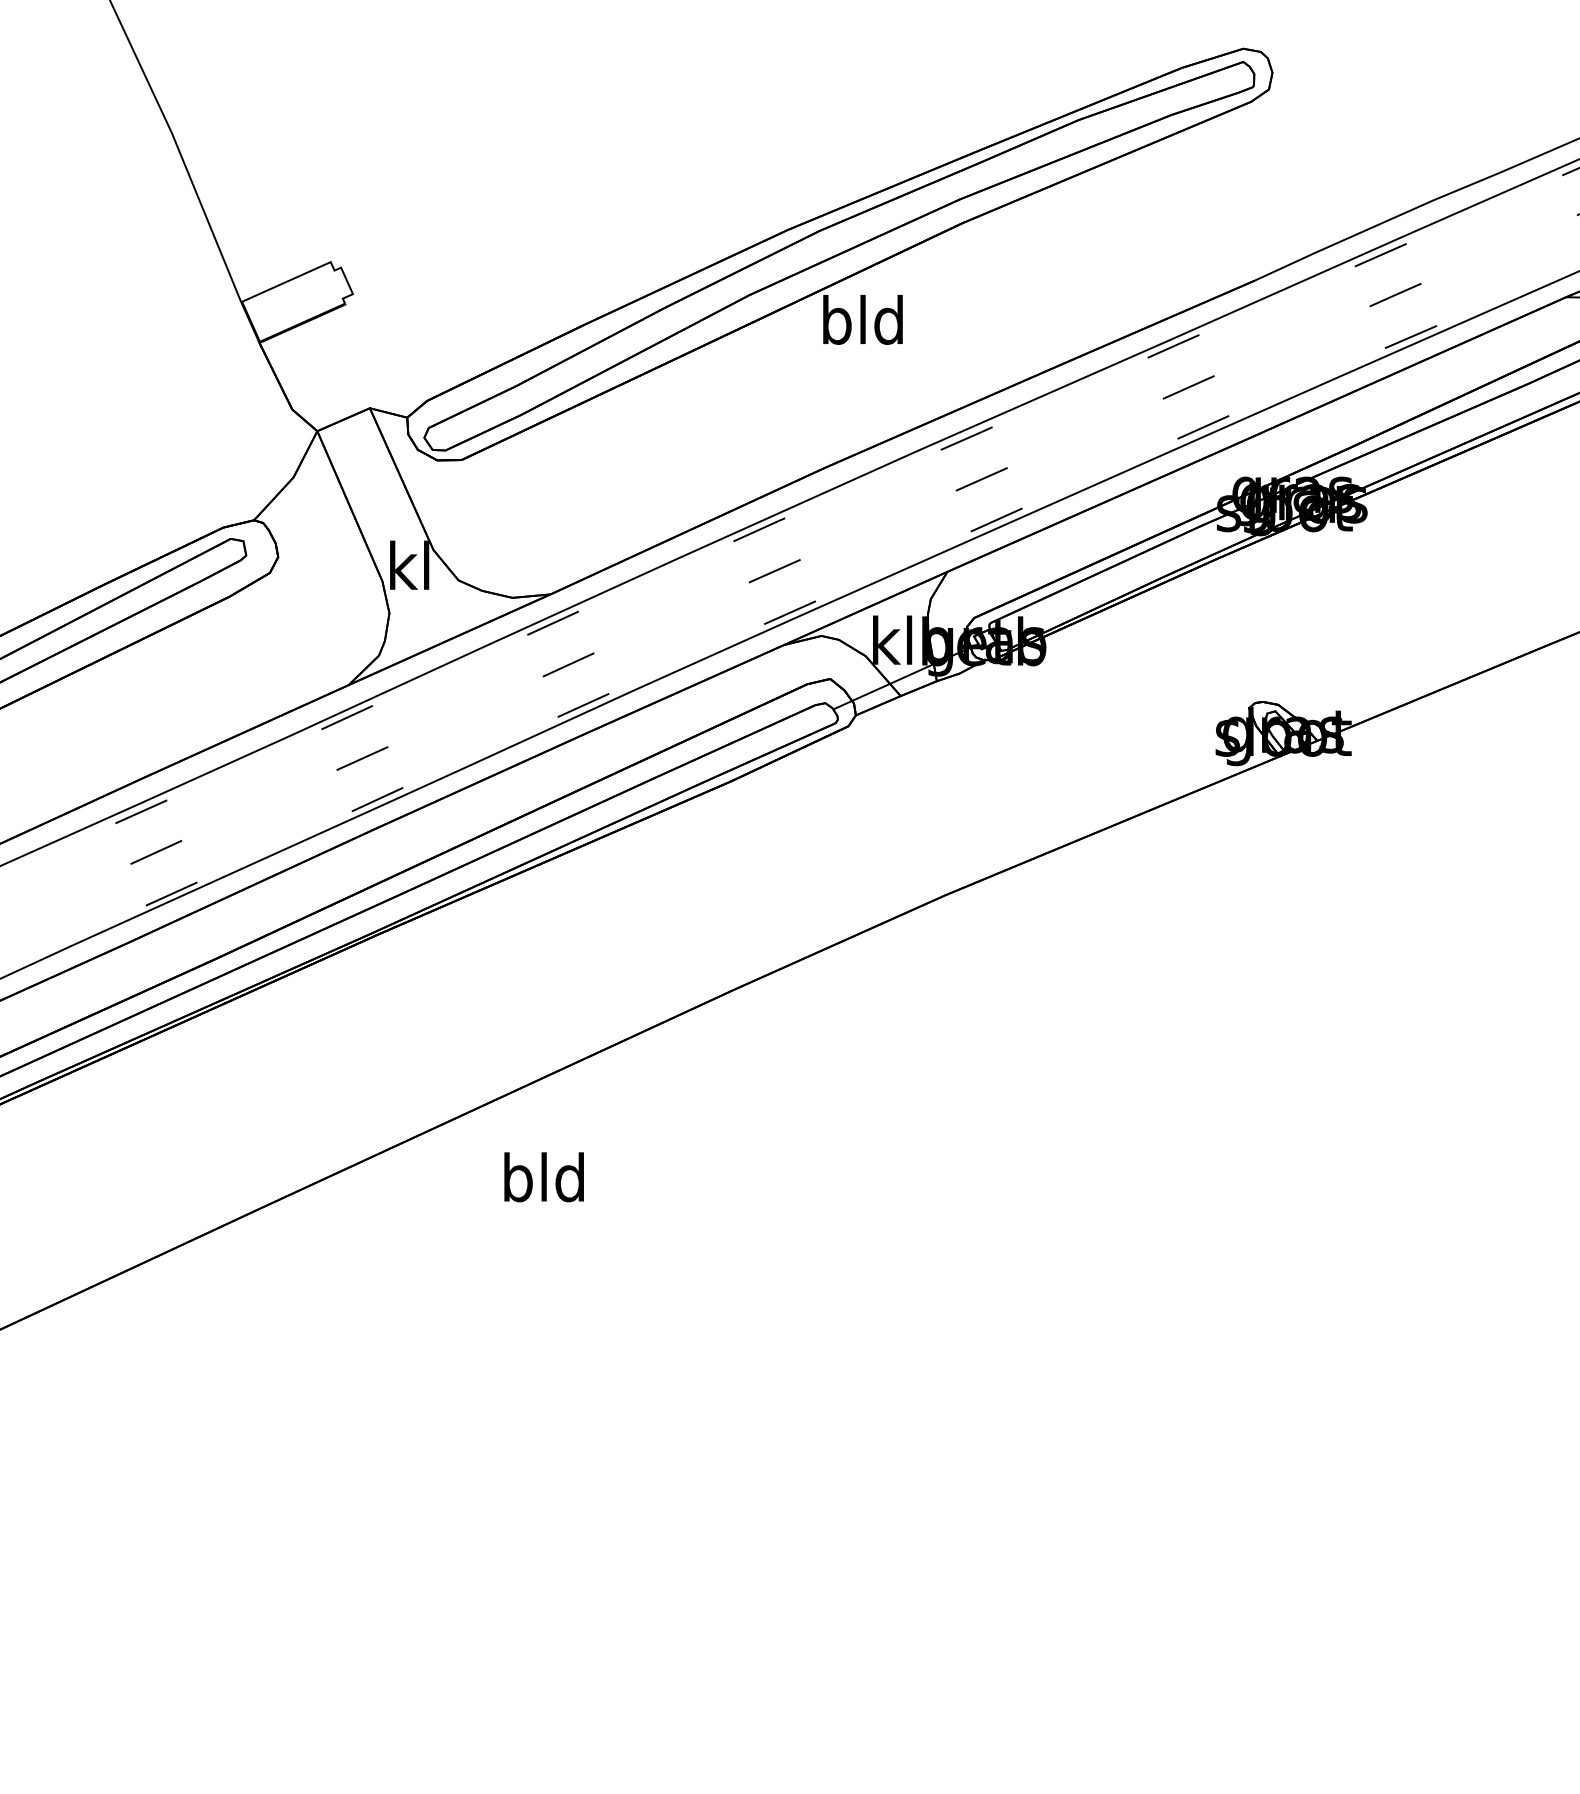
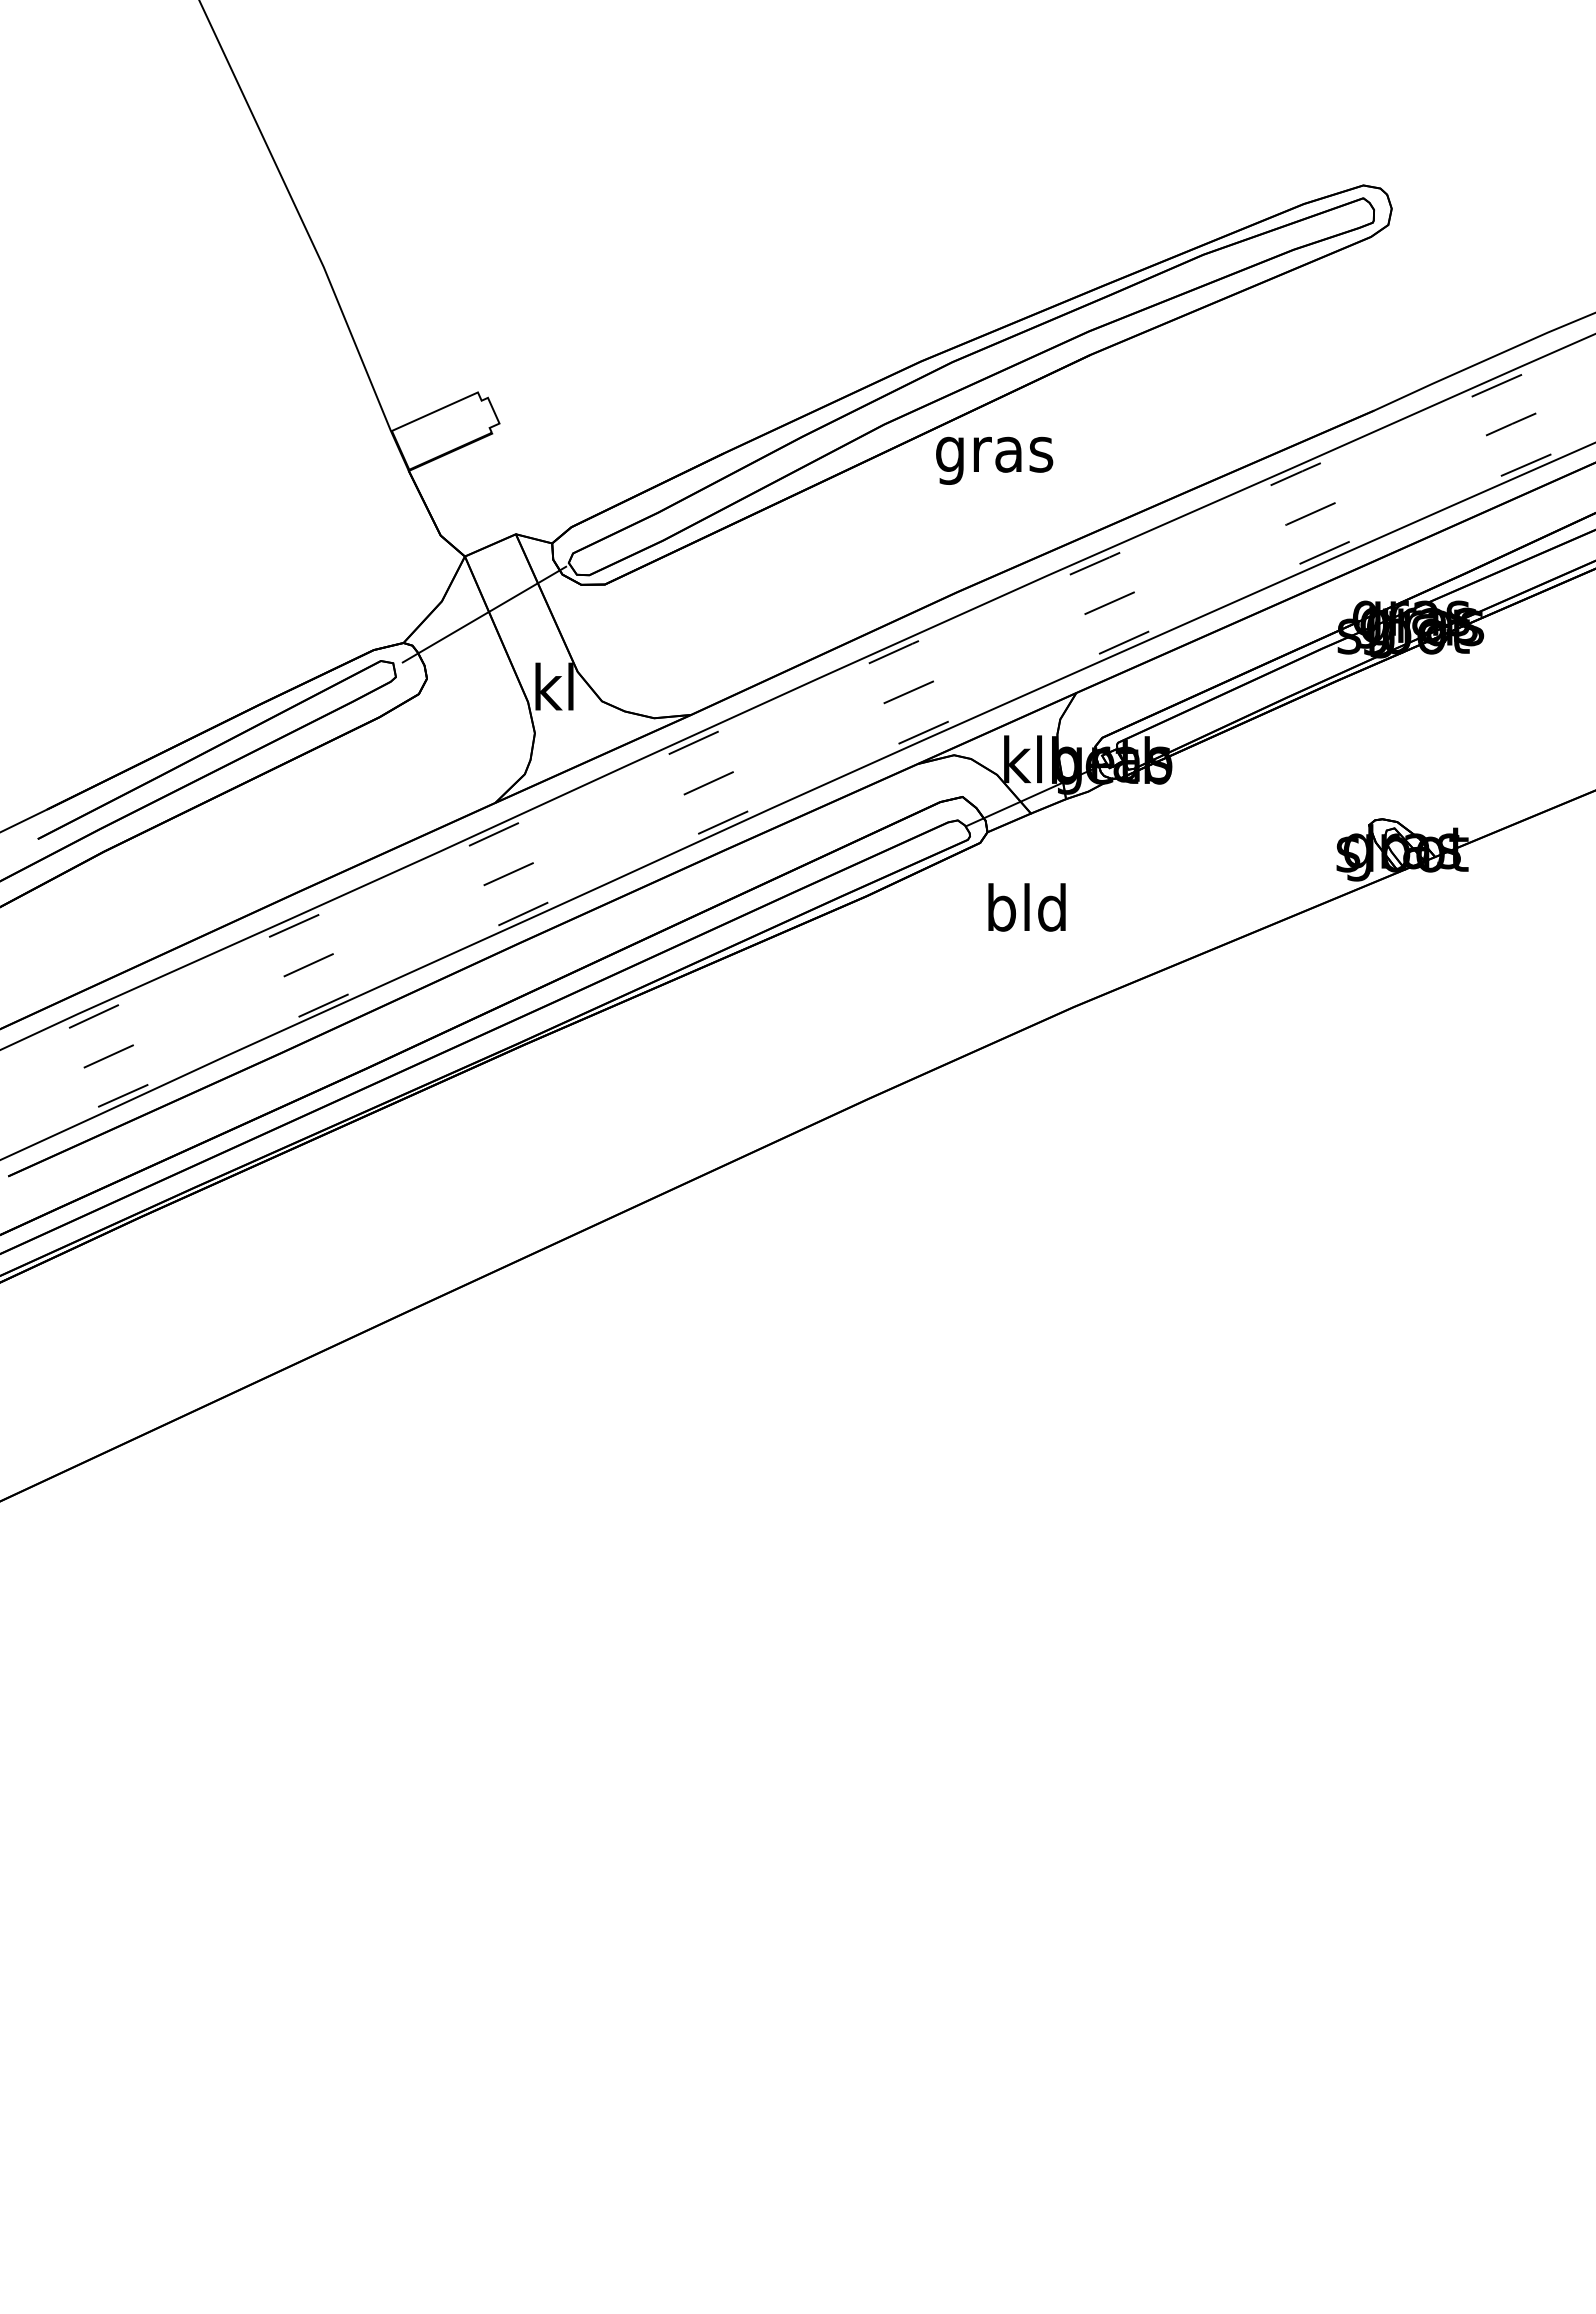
text: (863, 326) -> (994, 454), bld -> gras
line: (337, 490) -> (484, 614), added
text: (543, 1177) -> (1026, 907), moved

